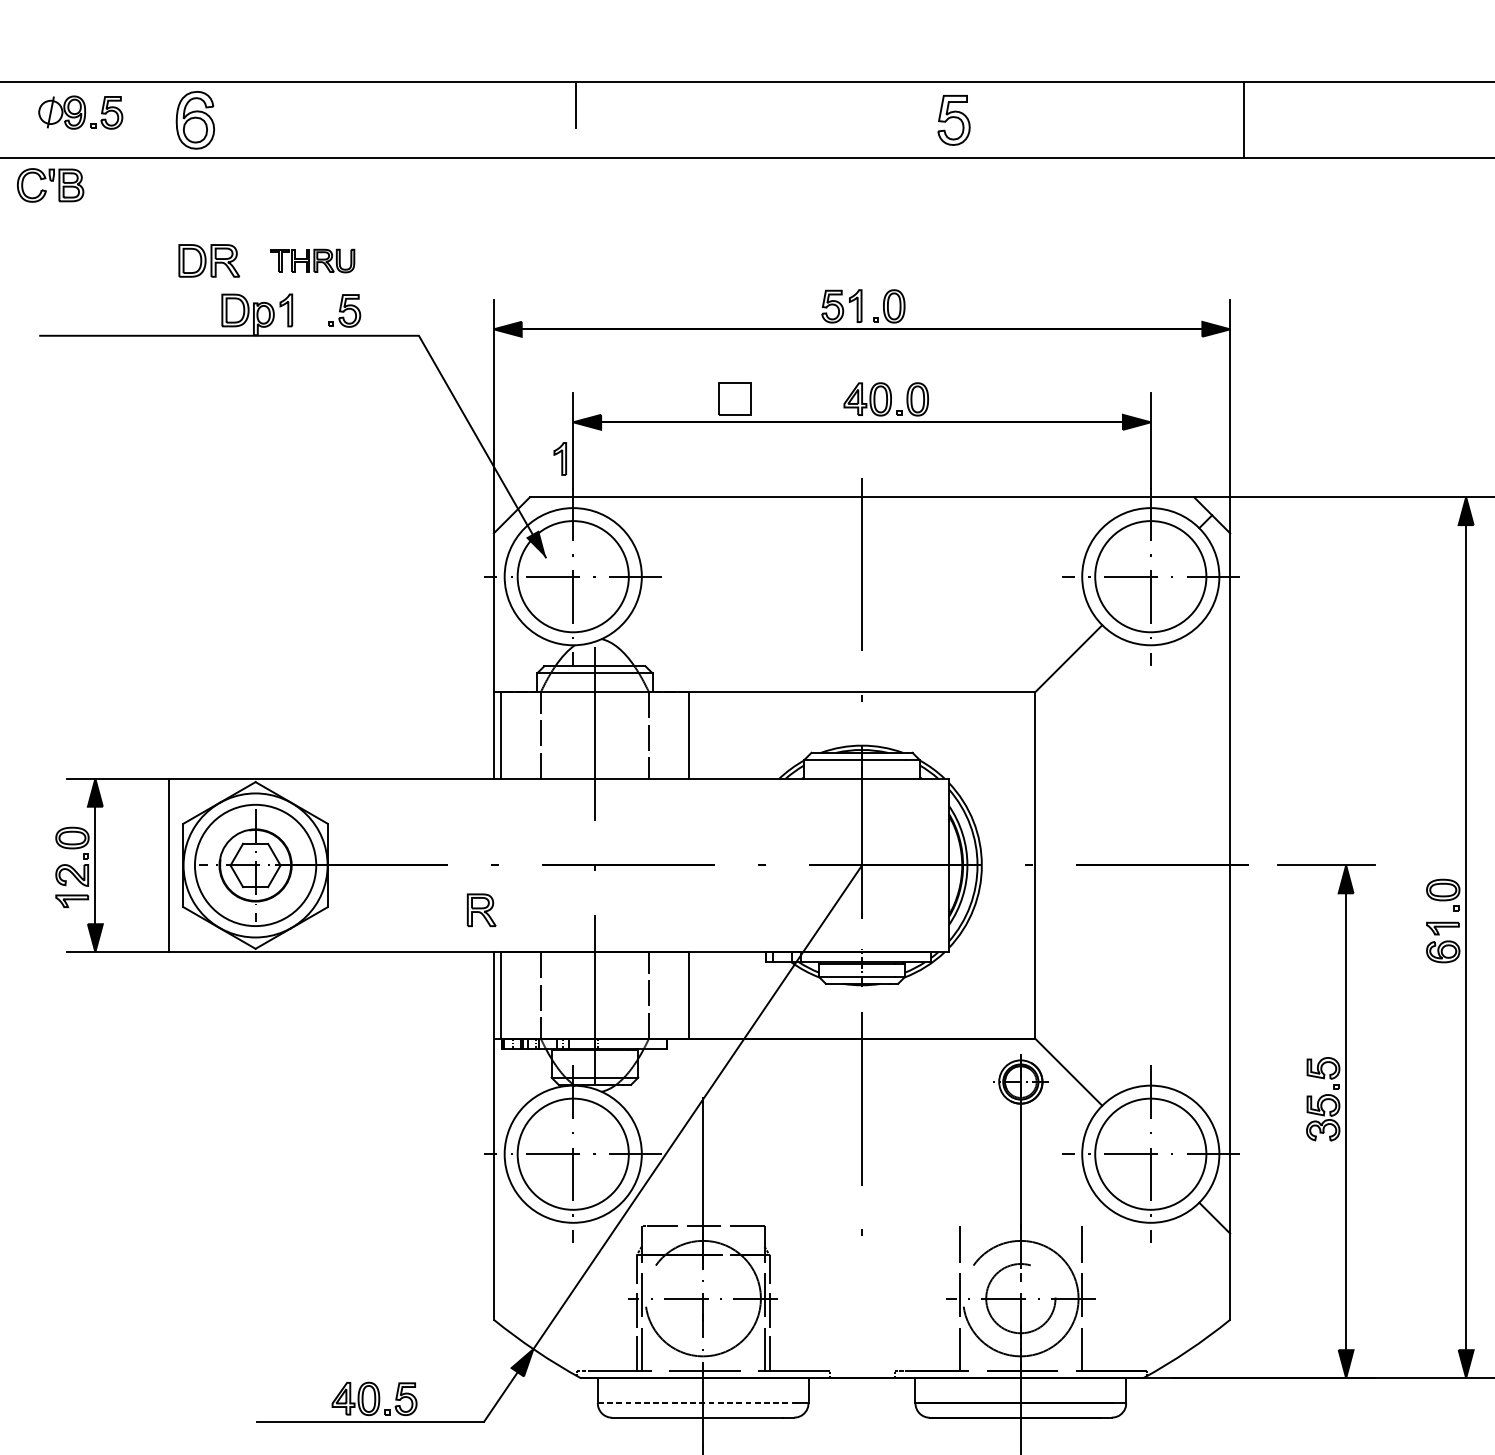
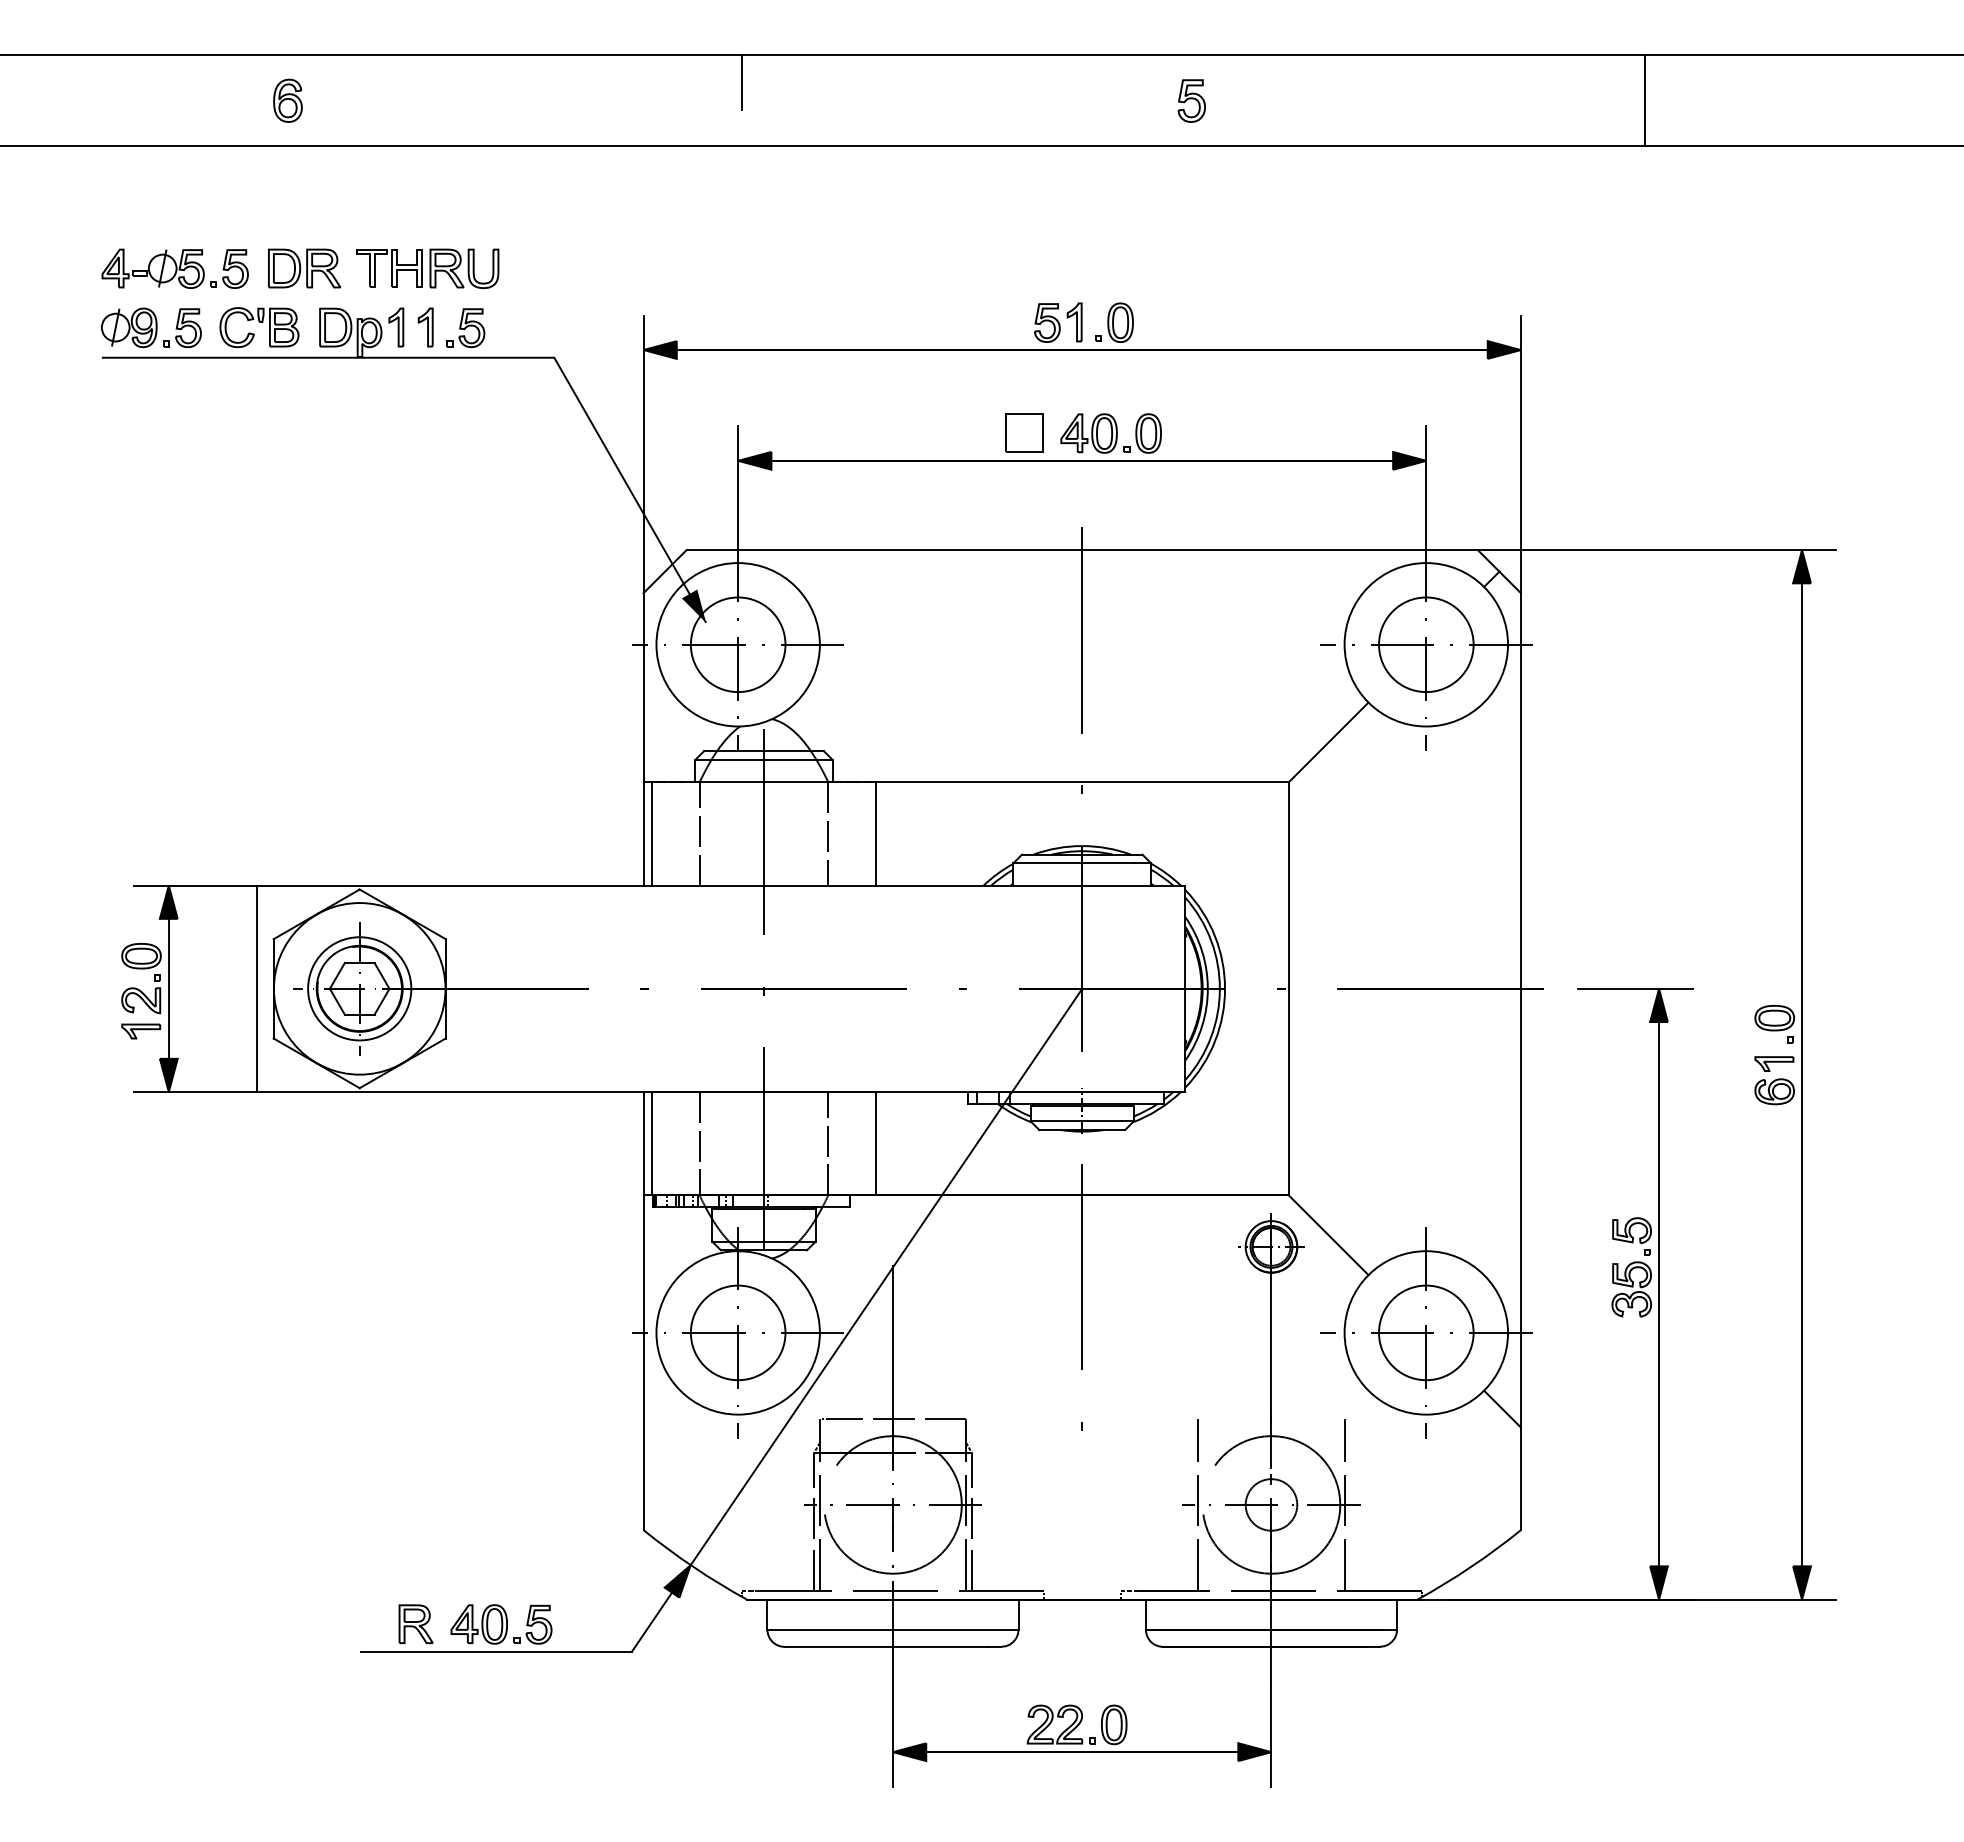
part: (80, 112) -> (151, 327), moved
part: (194, 119) -> (287, 100), size x0.62
part: (953, 119) -> (1191, 100), size x0.71
line: (1243, 119) -> (1644, 100), moved
part: (50, 185) -> (259, 327), moved
part: (100, 260) -> (174, 268), added
part: (312, 260) -> (427, 268), size x1.43
part: (734, 398) -> (1024, 432), moved
part: (560, 458) -> (425, 327), moved
circle: (572, 576) -> (737, 644), size x0.71
circle: (1150, 576) -> (1426, 644), size x0.71
circle: (255, 865) -> (359, 988), size x0.71
part: (481, 909) -> (415, 1623), moved
circle: (572, 1153) -> (737, 1332), size x0.71
circle: (1150, 1153) -> (1426, 1332), size x0.71
circle: (1020, 1298) -> (1271, 1504), size x0.62
line: (696, 1403) -> (885, 1629), dashed -> solid

